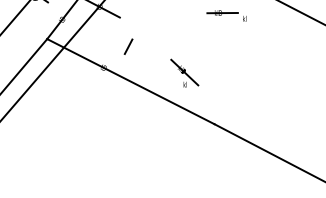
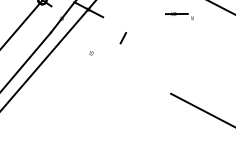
line: (128, 47) -> (123, 38), moved
part: (184, 72) -> (149, 56), removed
line: (130, 80) -> (110, 62), removed

